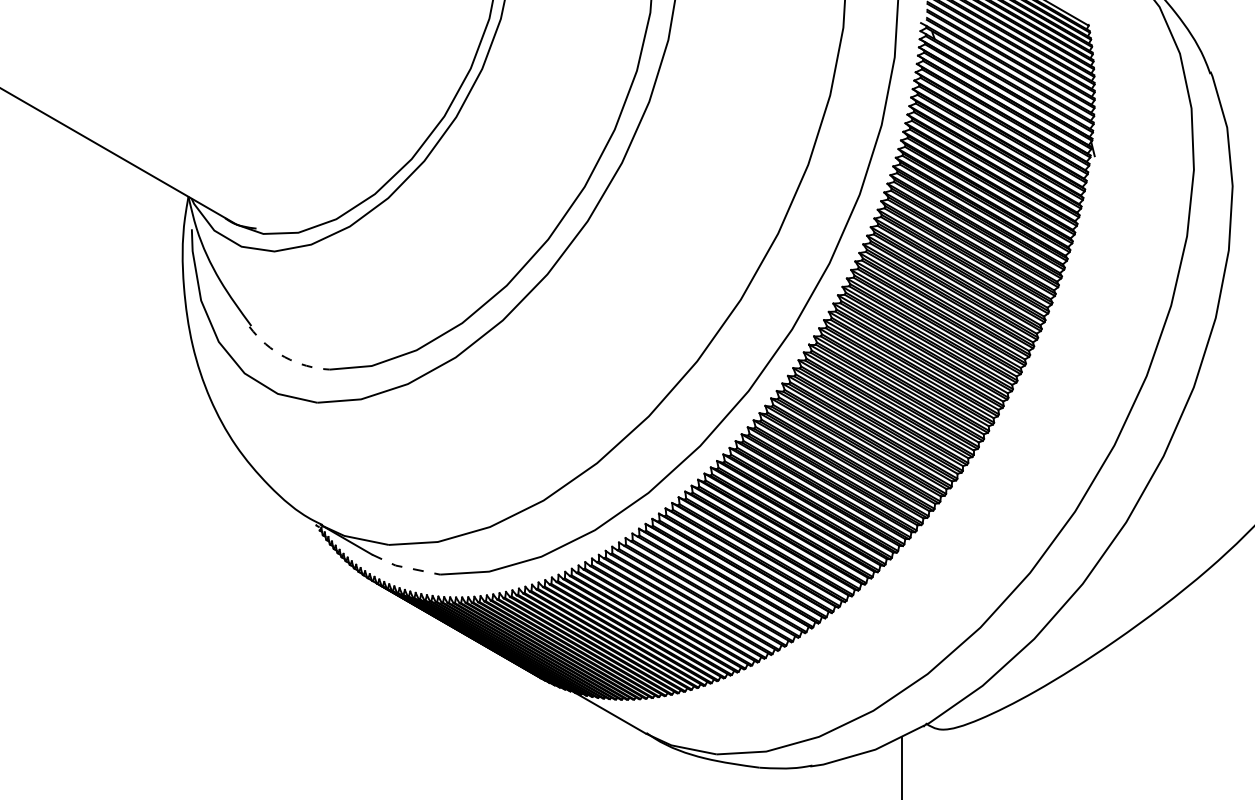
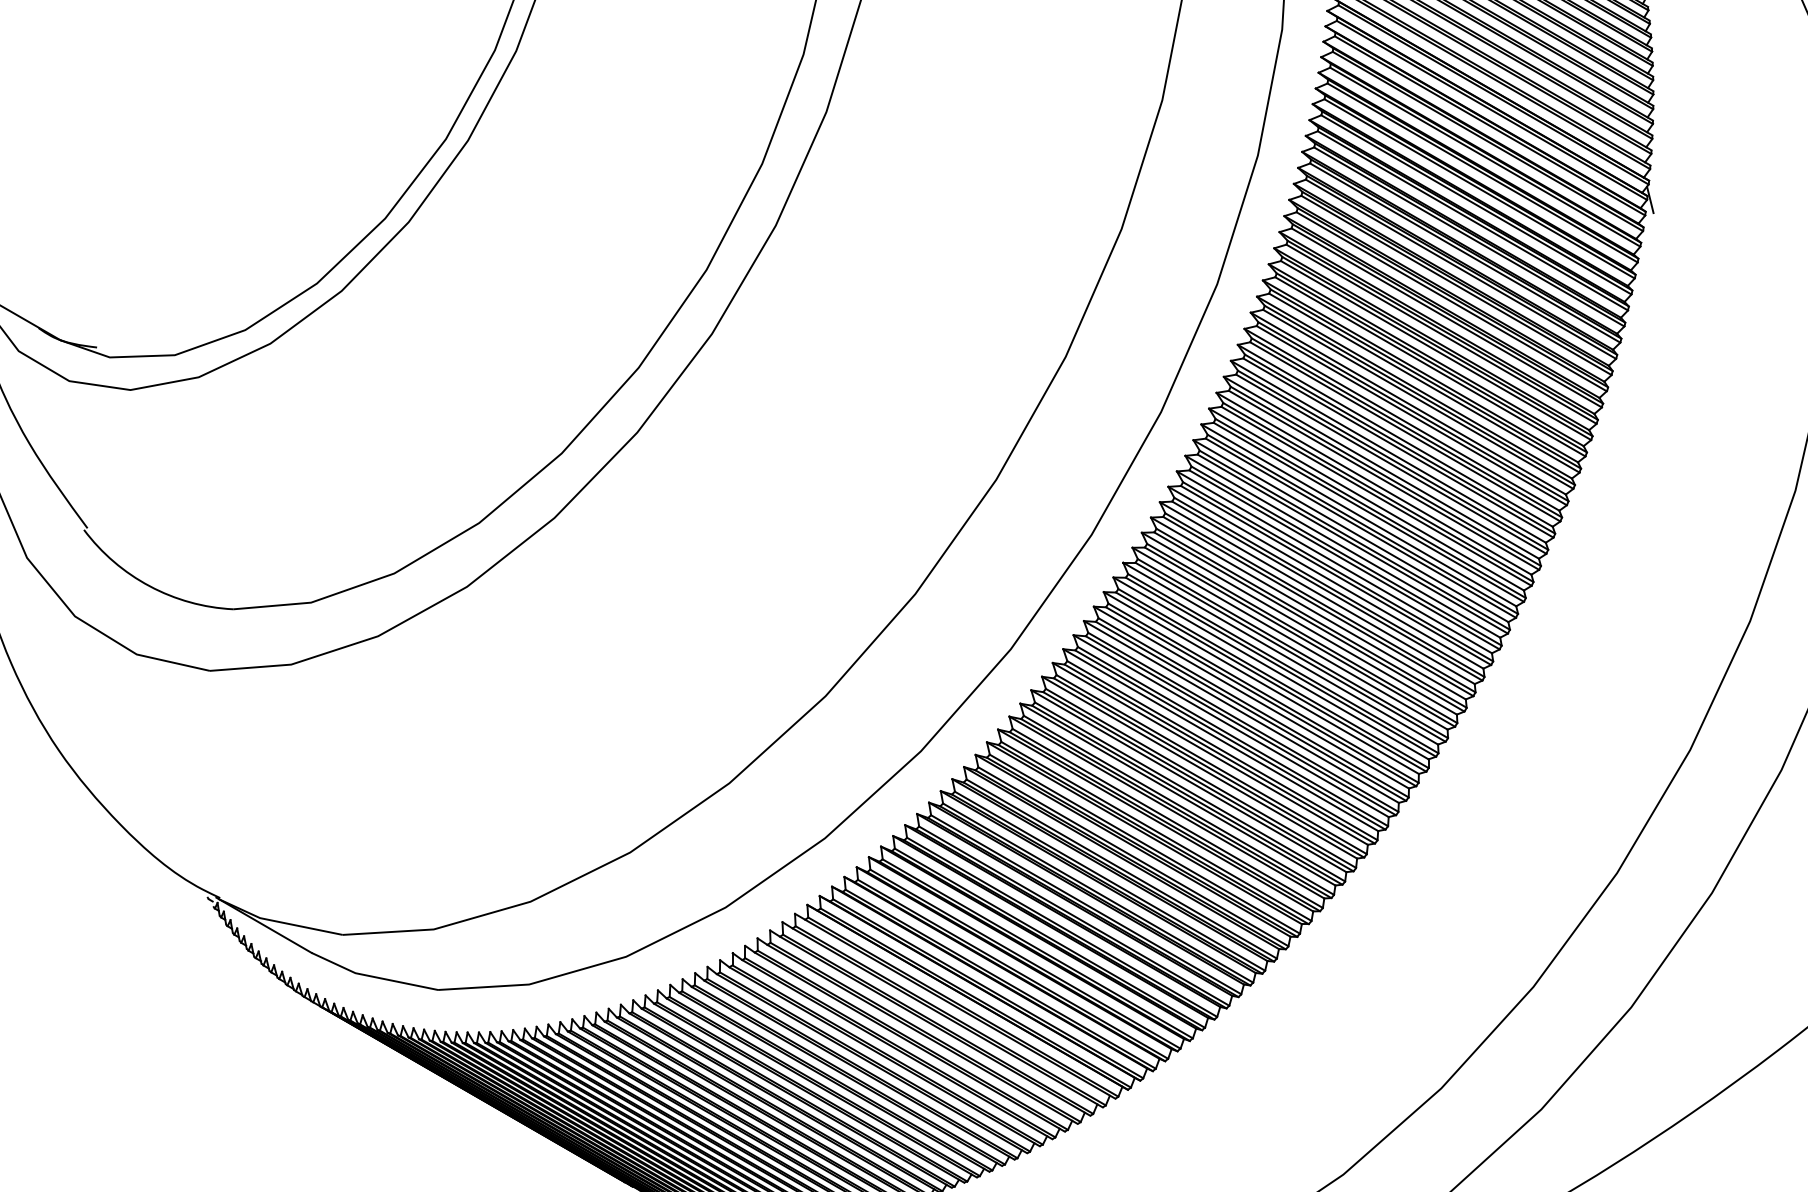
arc: (284, 357) -> (149, 586), dashed -> solid
line: (405, 567) -> (373, 976), dashed -> solid

